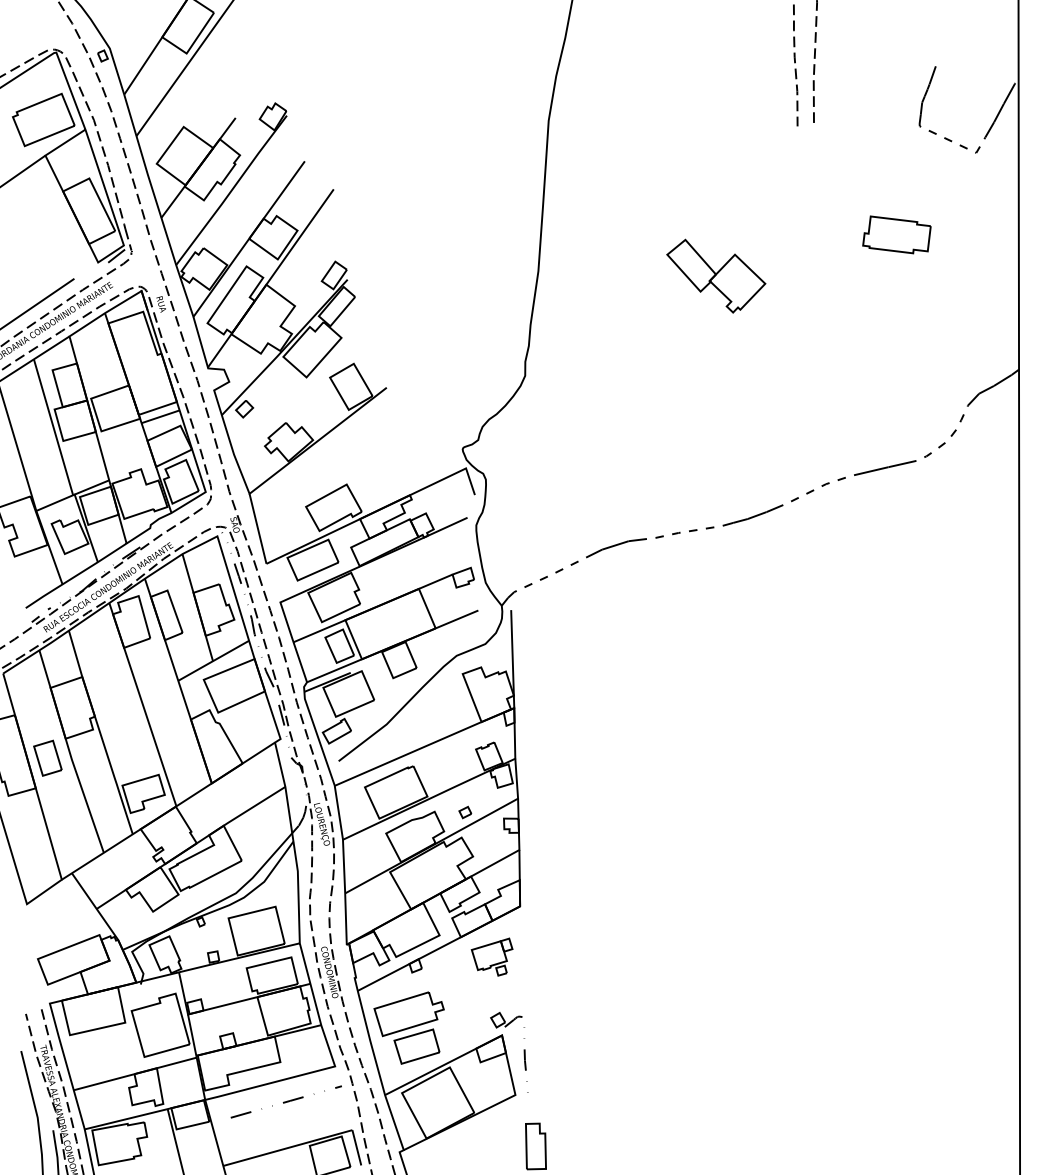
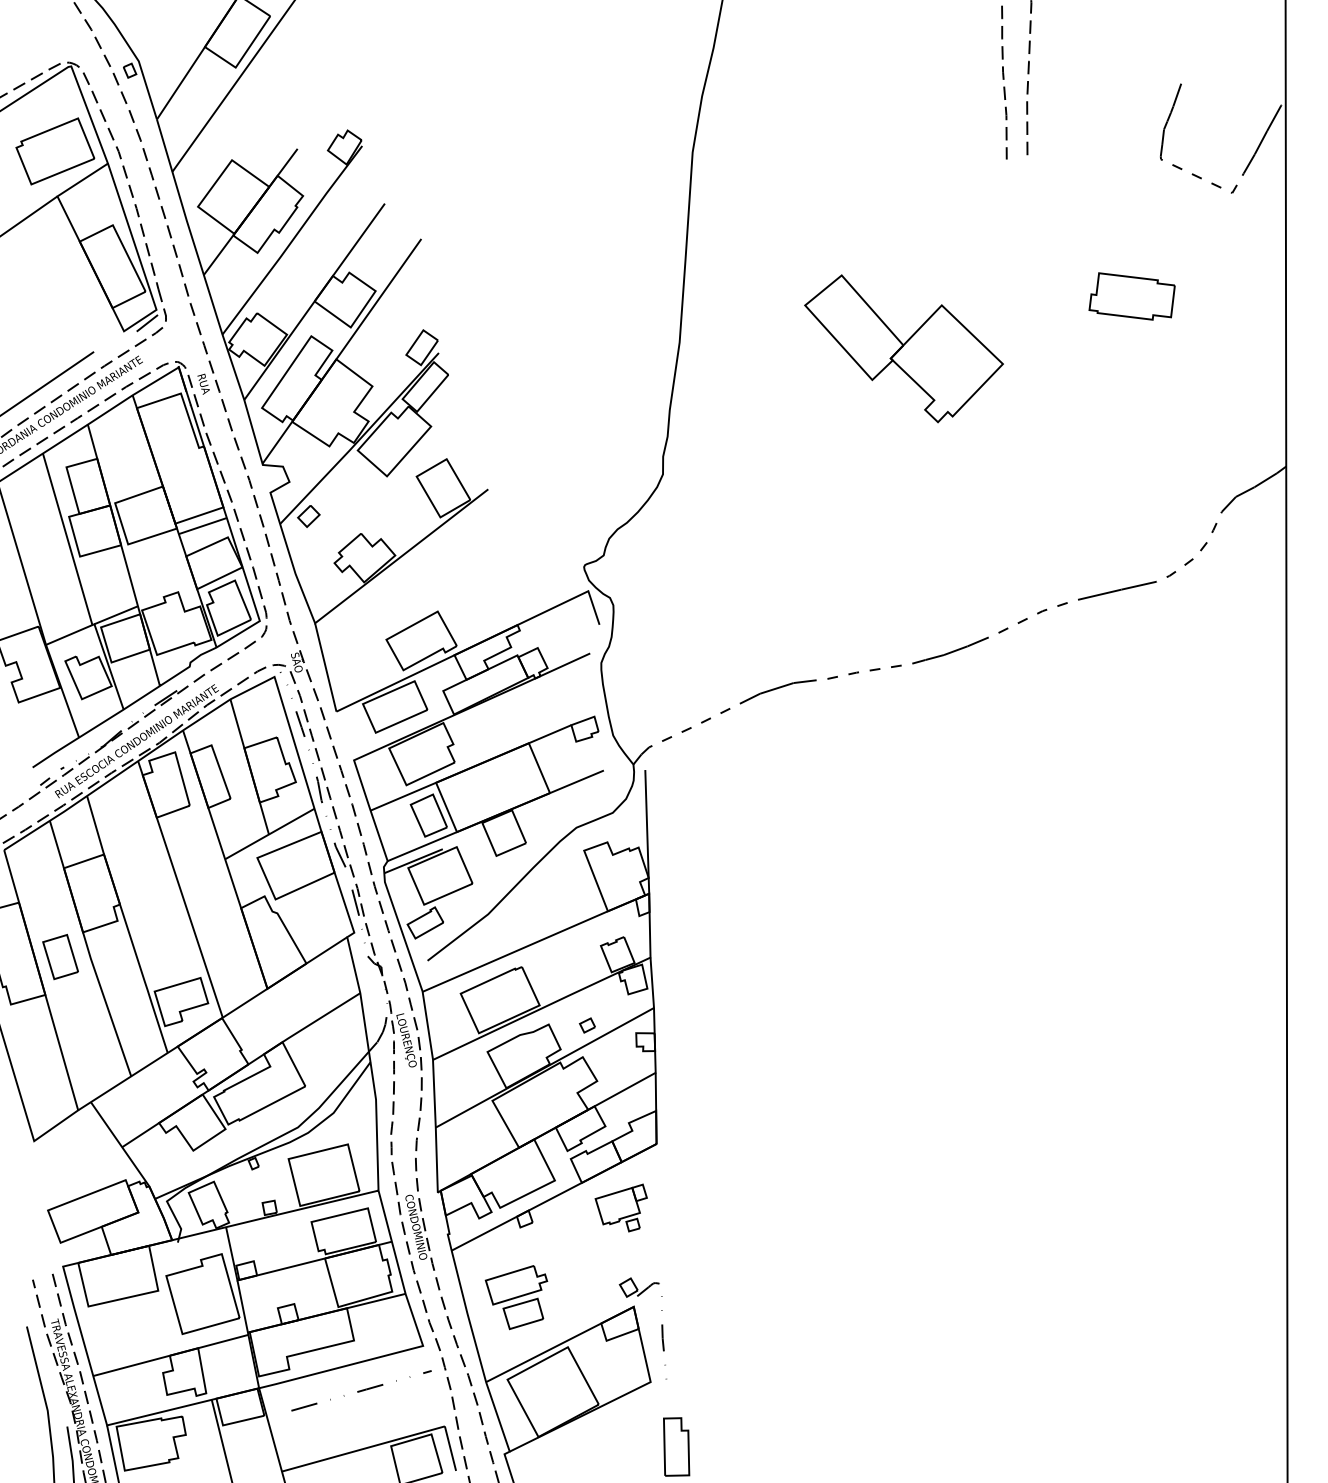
part: (716, 275) -> (904, 347), size x1.6
part: (408, 1027) -> (515, 1296), size x0.7

